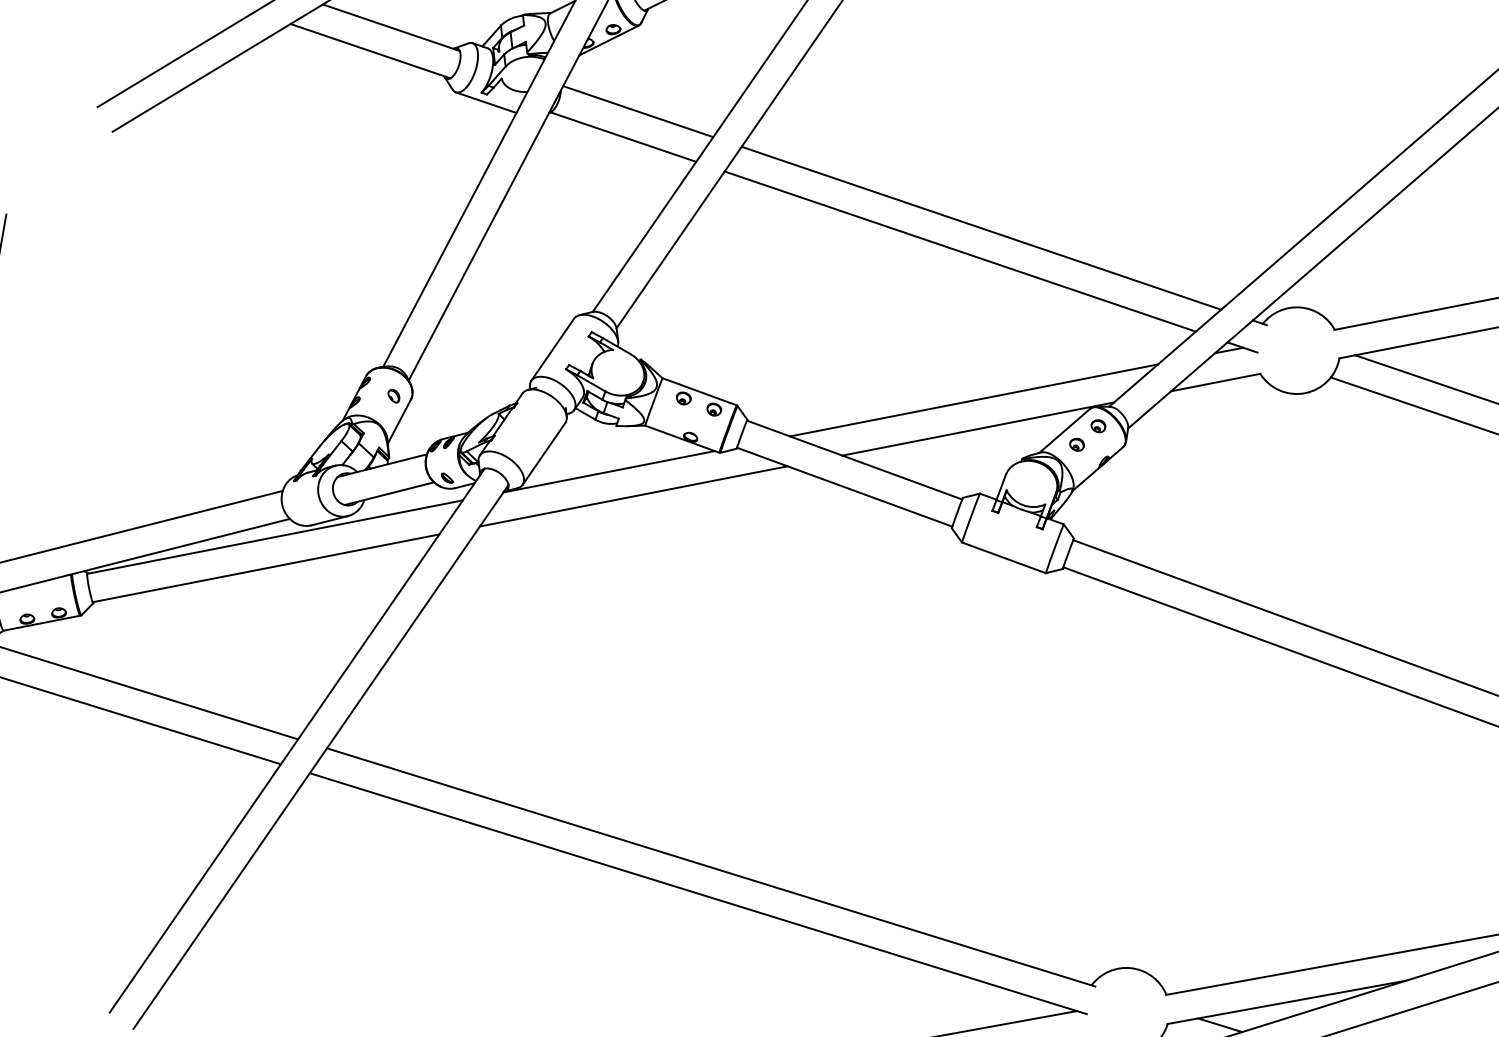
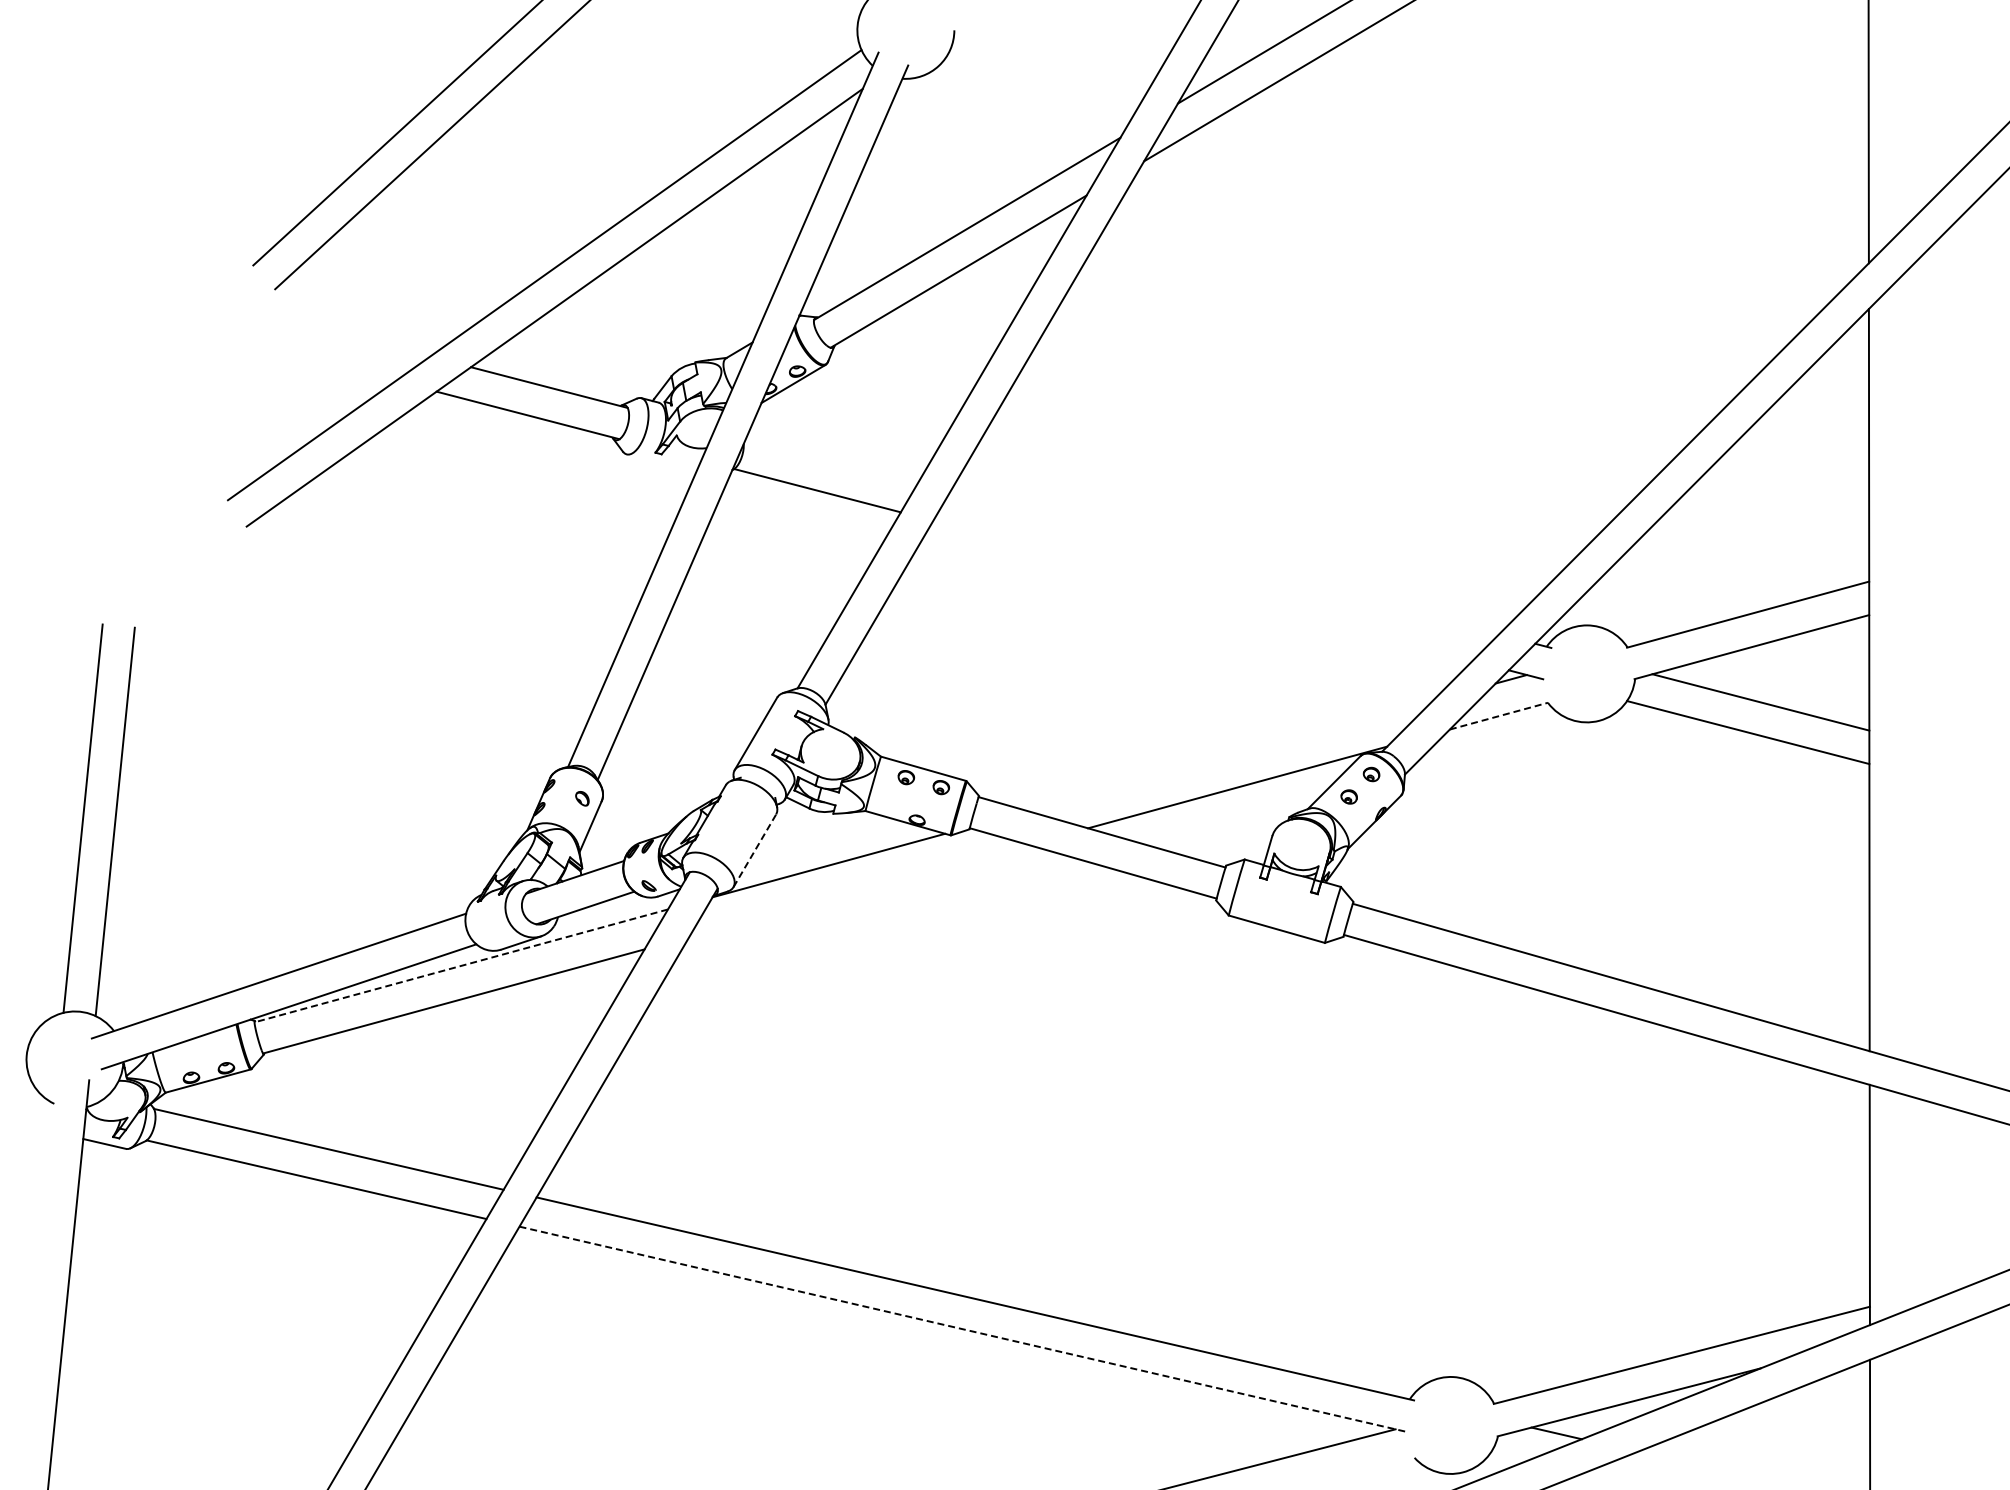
line: (486, 102) -> (661, 463), removed
line: (637, 111) -> (831, 460), removed
line: (981, 227) -> (1224, 562), removed
line: (959, 251) -> (1202, 590), removed
line: (1215, 382) -> (1498, 716), solid -> dashed
line: (974, 400) -> (1230, 755), removed
line: (544, 453) -> (755, 850), solid -> dashed
line: (633, 495) -> (858, 890), removed
line: (274, 537) -> (460, 966), solid -> dashed
line: (698, 893) -> (963, 1329), solid -> dashed

